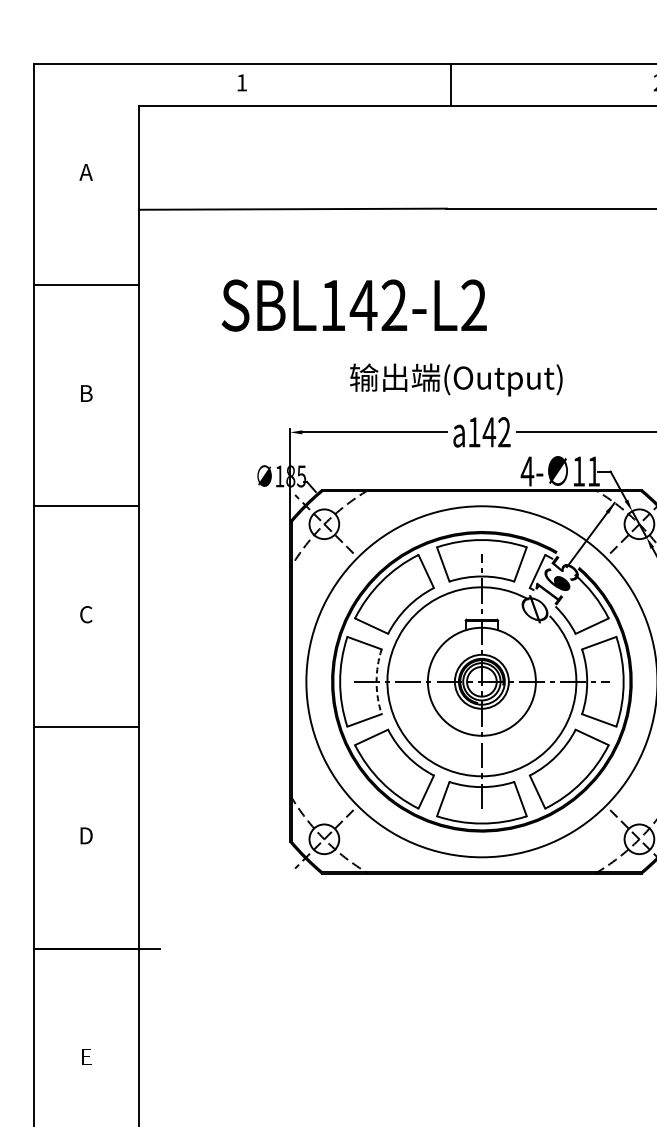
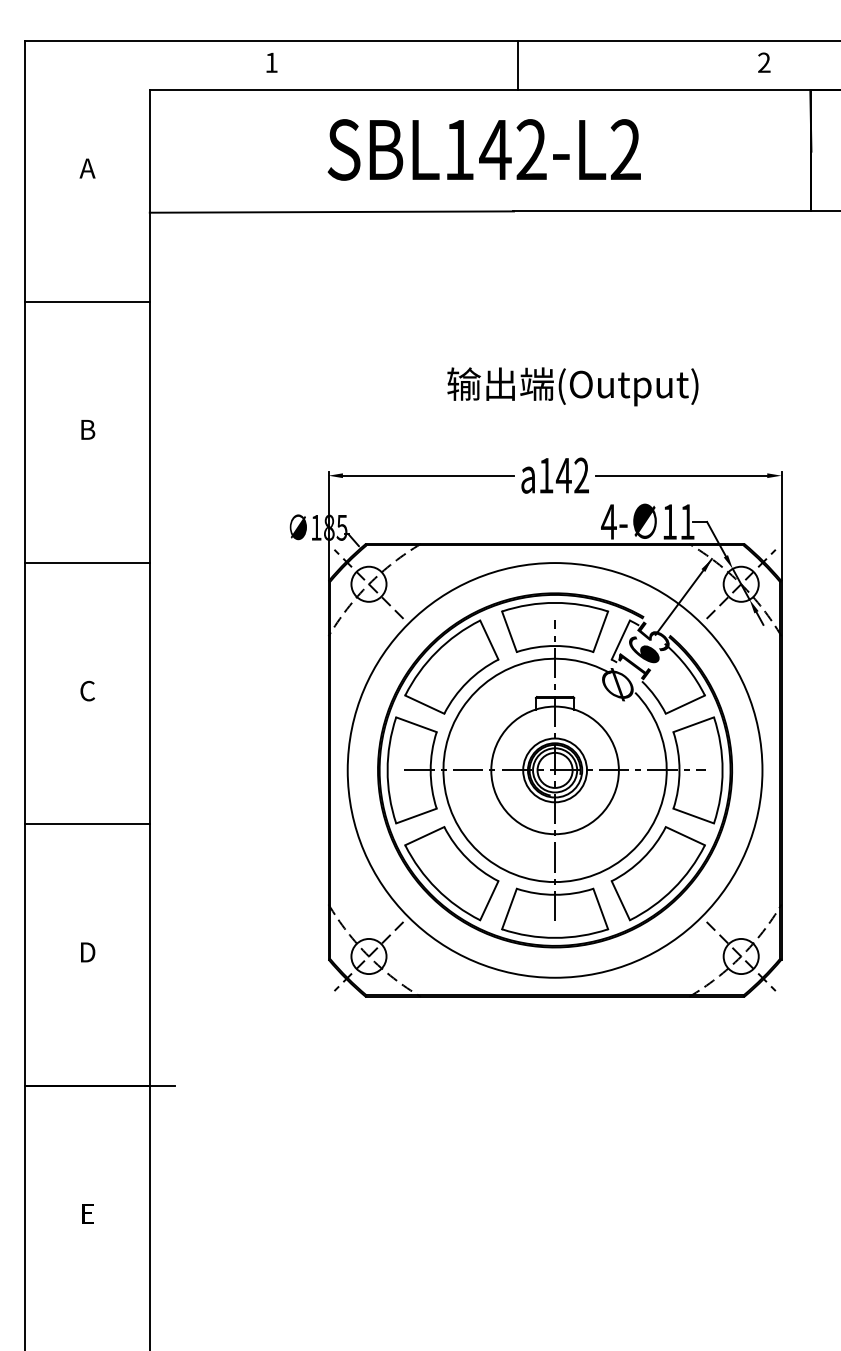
text: (353, 305) -> (483, 149), moved
text: (456, 379) -> (572, 386), moved
arc: (376, 681) -> (430, 770), dashed -> solid

